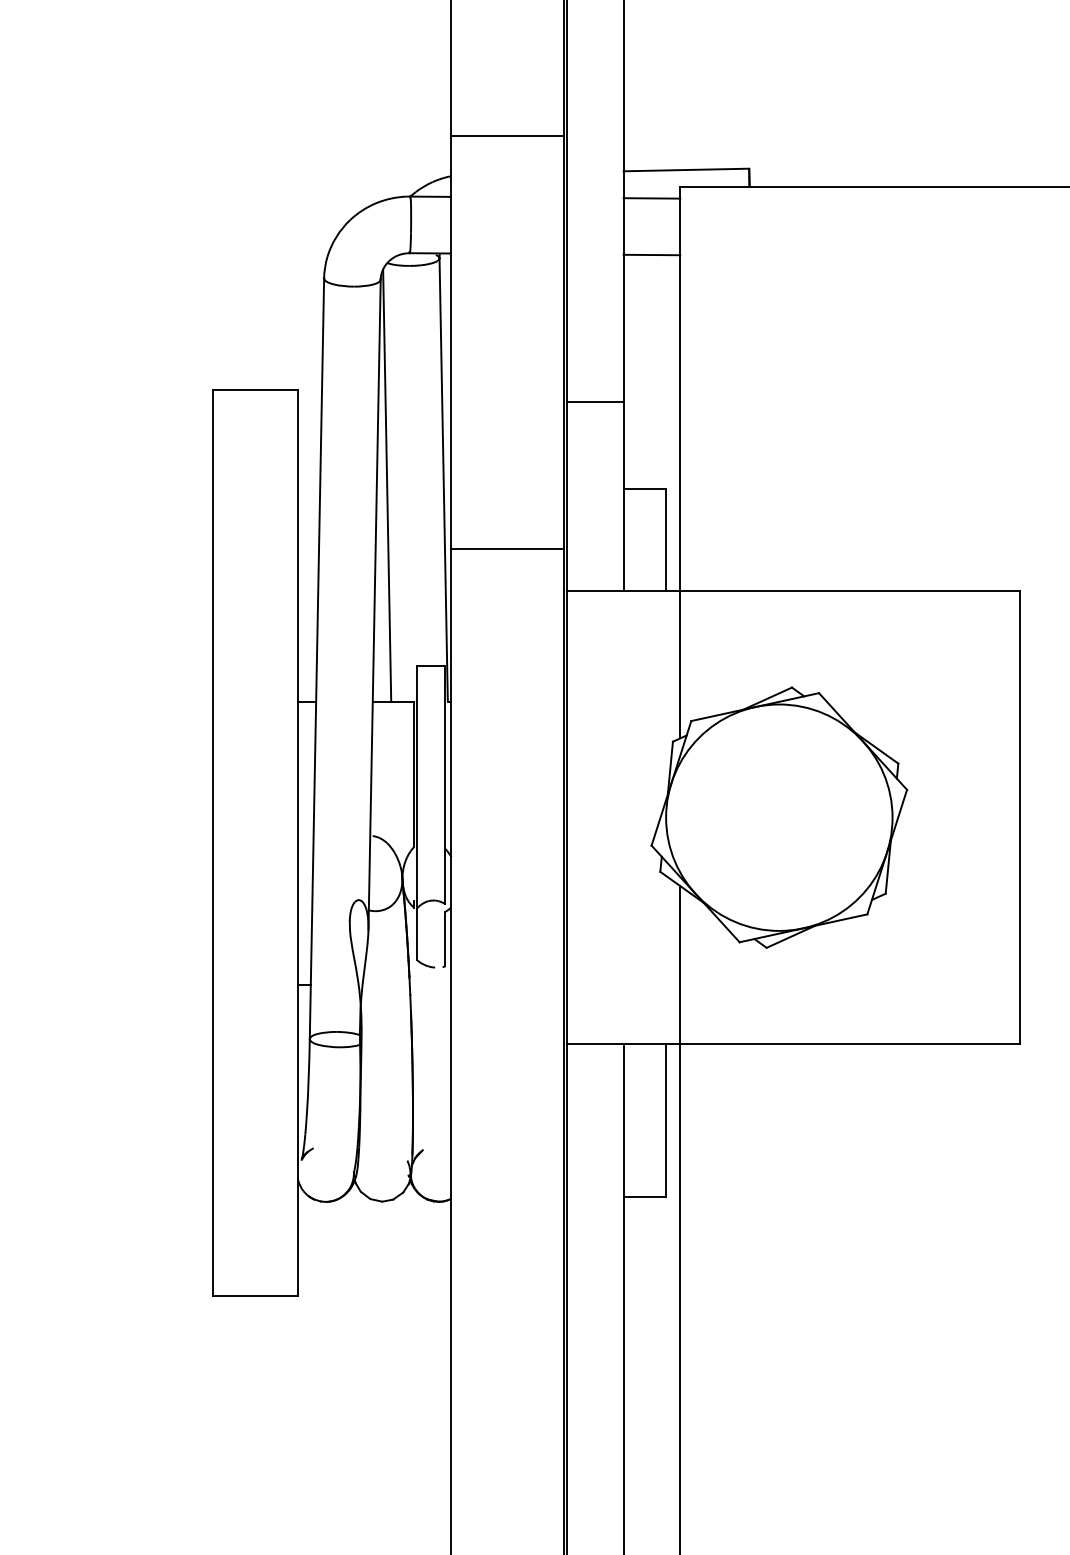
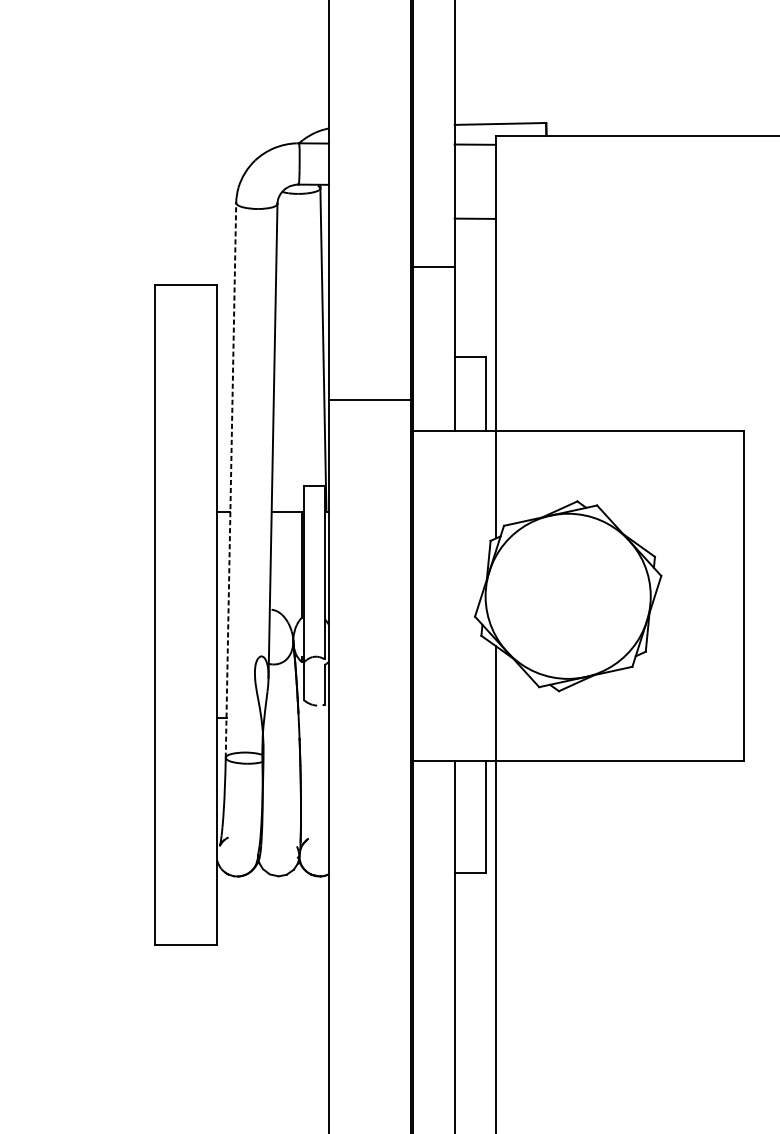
line: (507, 135) -> (369, 98), removed
line: (651, 254) -> (474, 218), moved
line: (595, 401) -> (434, 267), moved
line: (387, 485) -> (282, 354), removed
line: (316, 658) -> (230, 480), solid -> dashed

